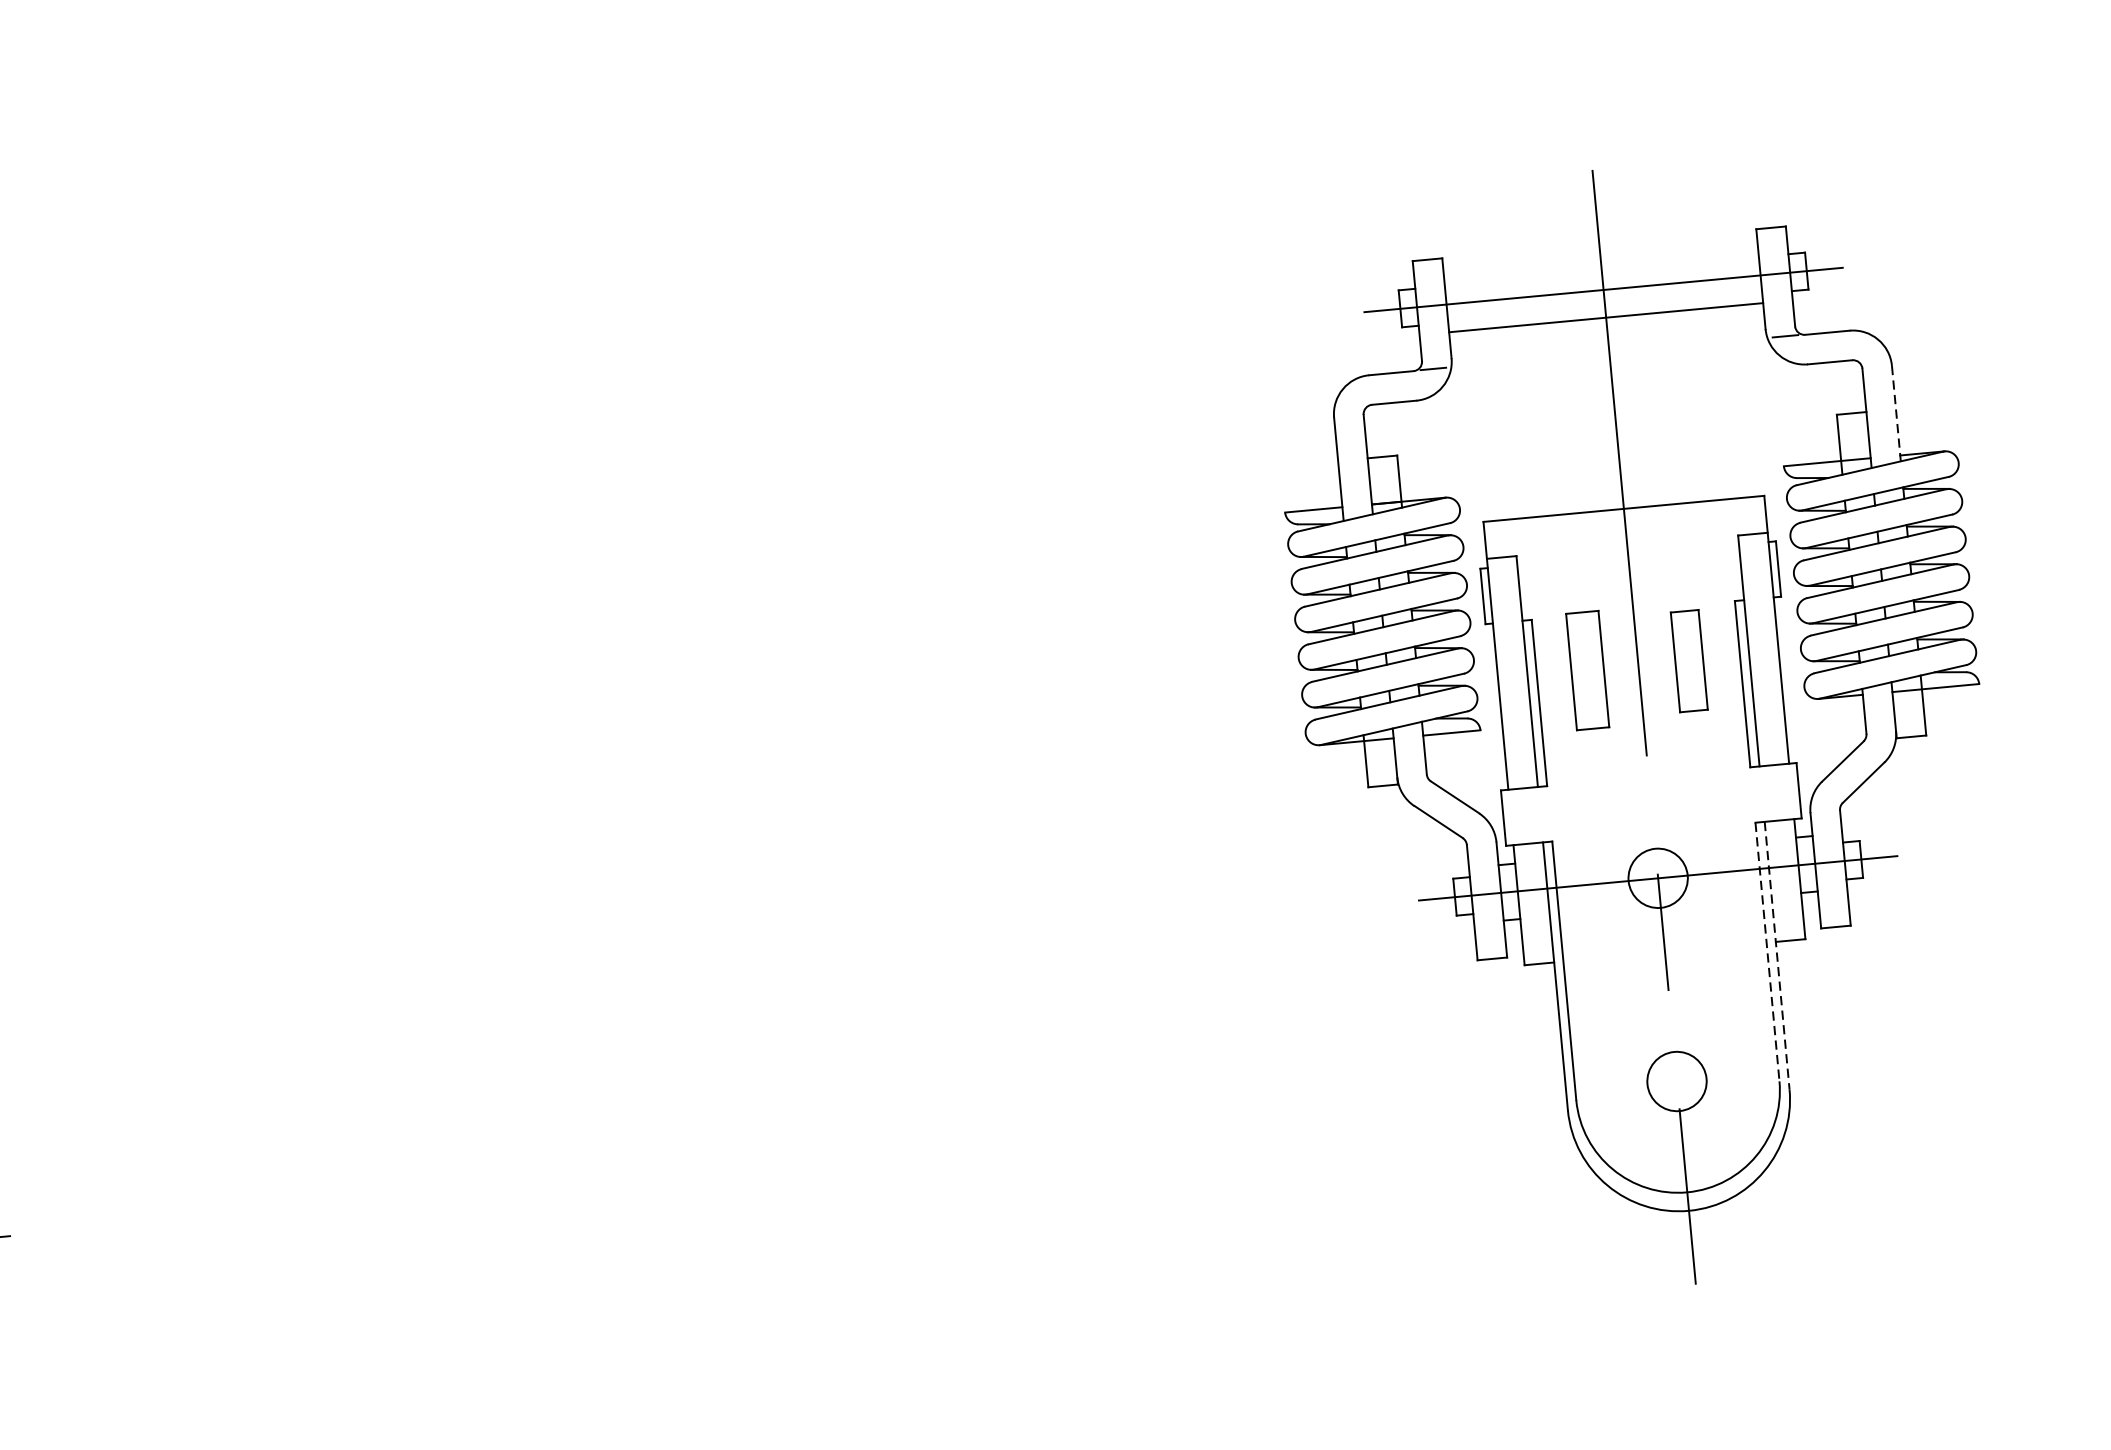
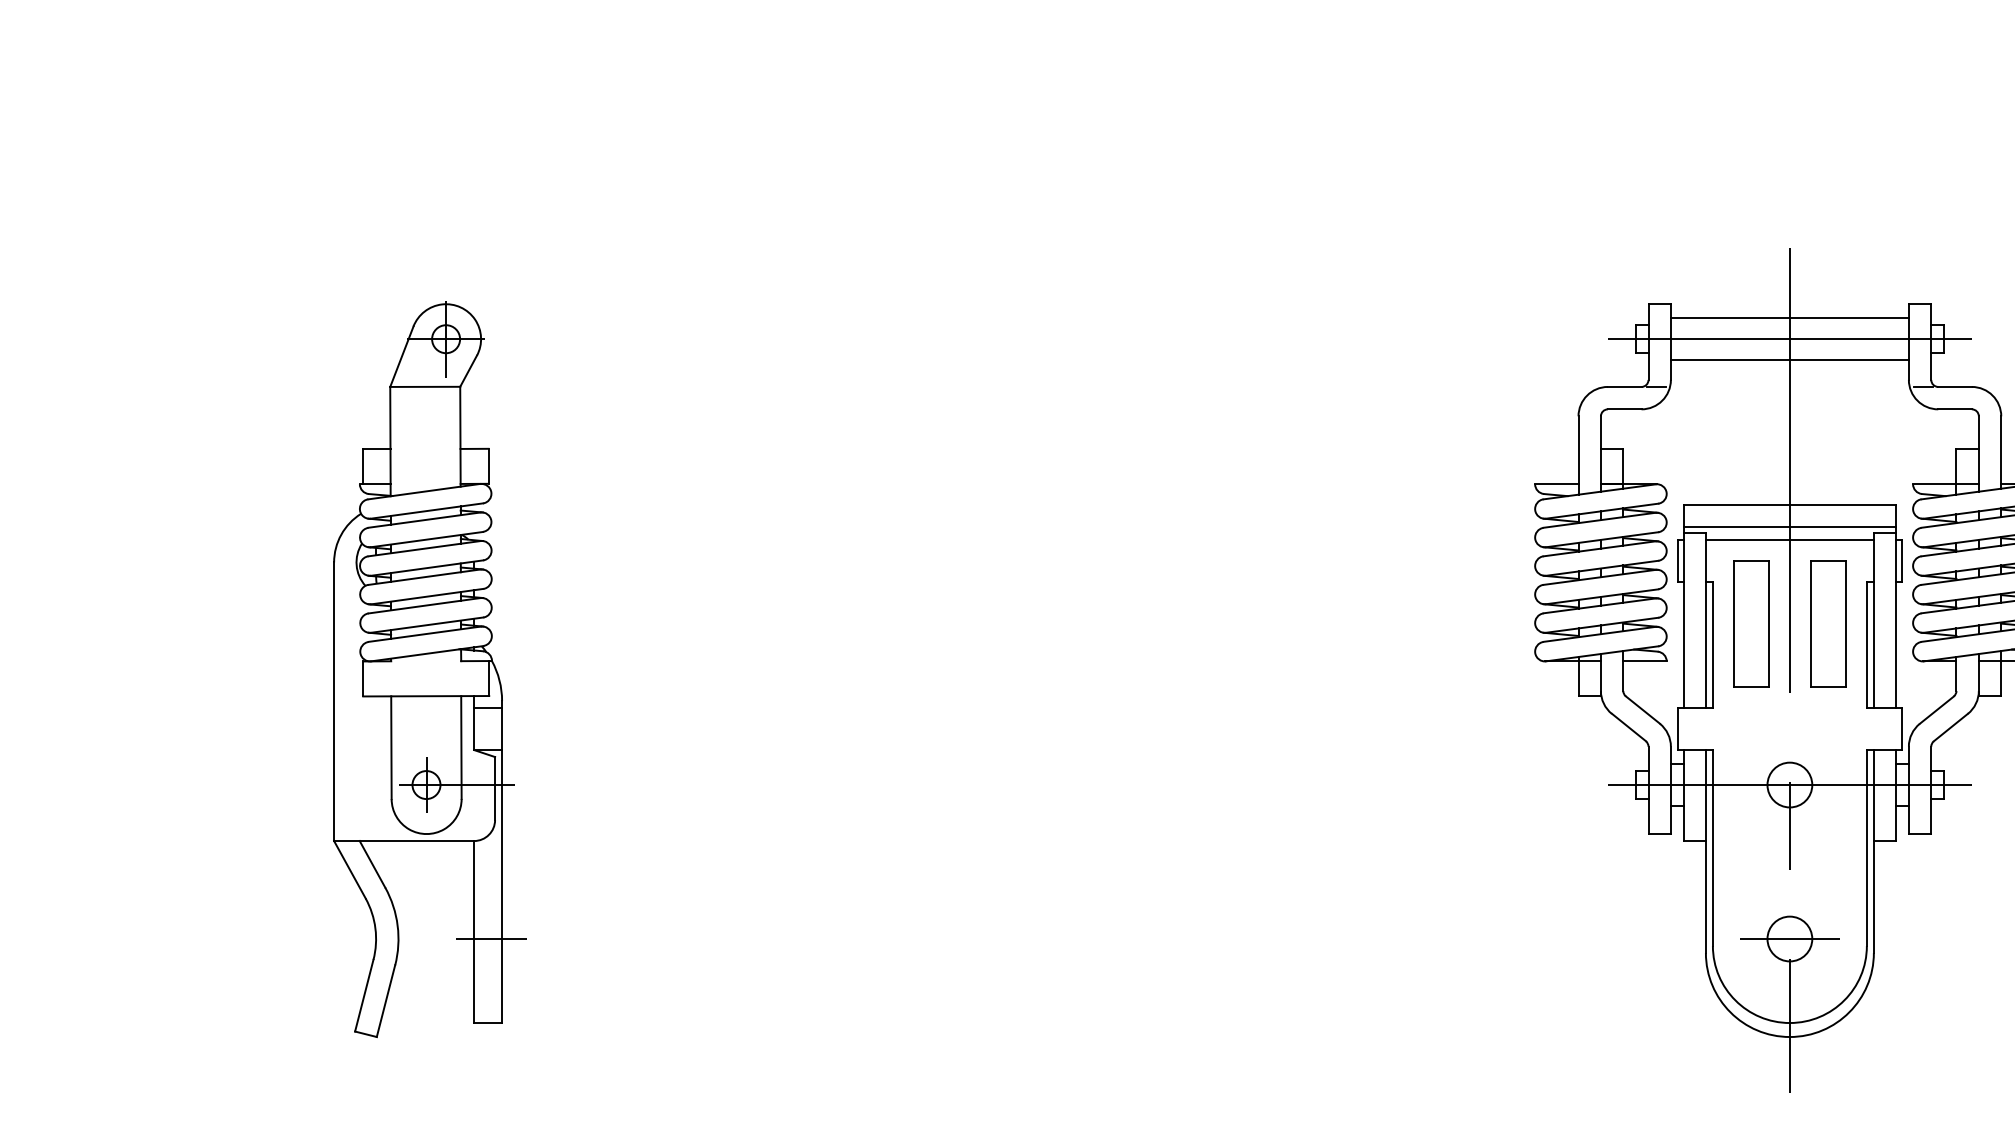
line: (1600, 262) -> (1789, 318), added
line: (1896, 414) -> (2001, 453), dashed -> solid
line: (1626, 538) -> (1789, 527), added
line: (1627, 555) -> (1789, 540), added
part: (1689, 660) -> (1828, 623), size x1.67
part: (1587, 669) -> (1751, 623), size x1.43
line: (1767, 952) -> (1866, 848), dashed -> solid
line: (1776, 957) -> (1873, 852), dashed -> solid
line: (1676, 1082) -> (1789, 939), added

